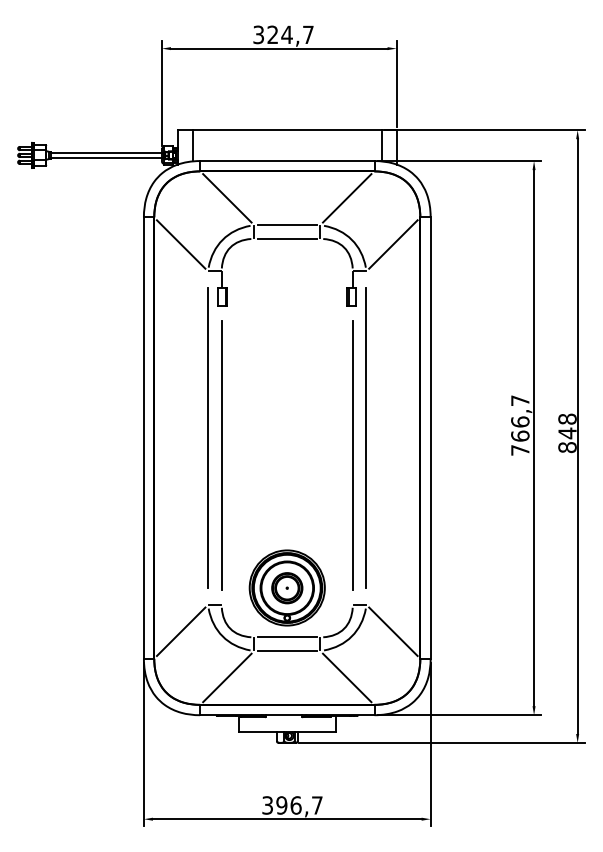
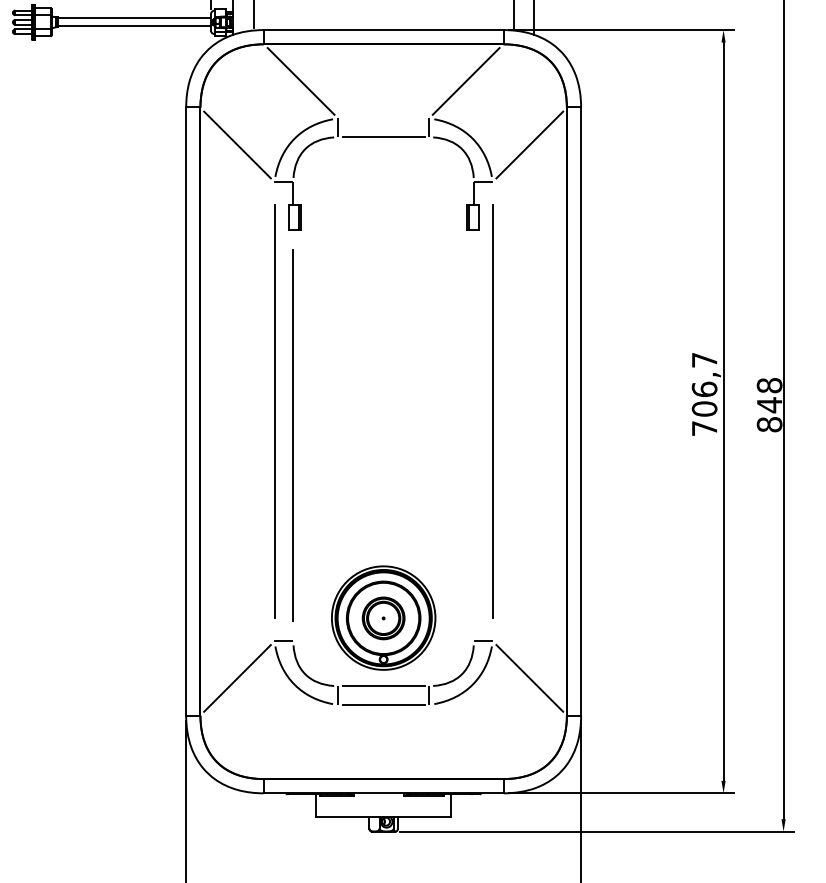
line: (286, 225) -> (382, 118), removed
text: (520, 435) -> (704, 408), 766,7 -> 706,7
line: (352, 455) -> (473, 435), removed
line: (227, 677) -> (301, 741), removed
line: (346, 677) -> (465, 741), removed

